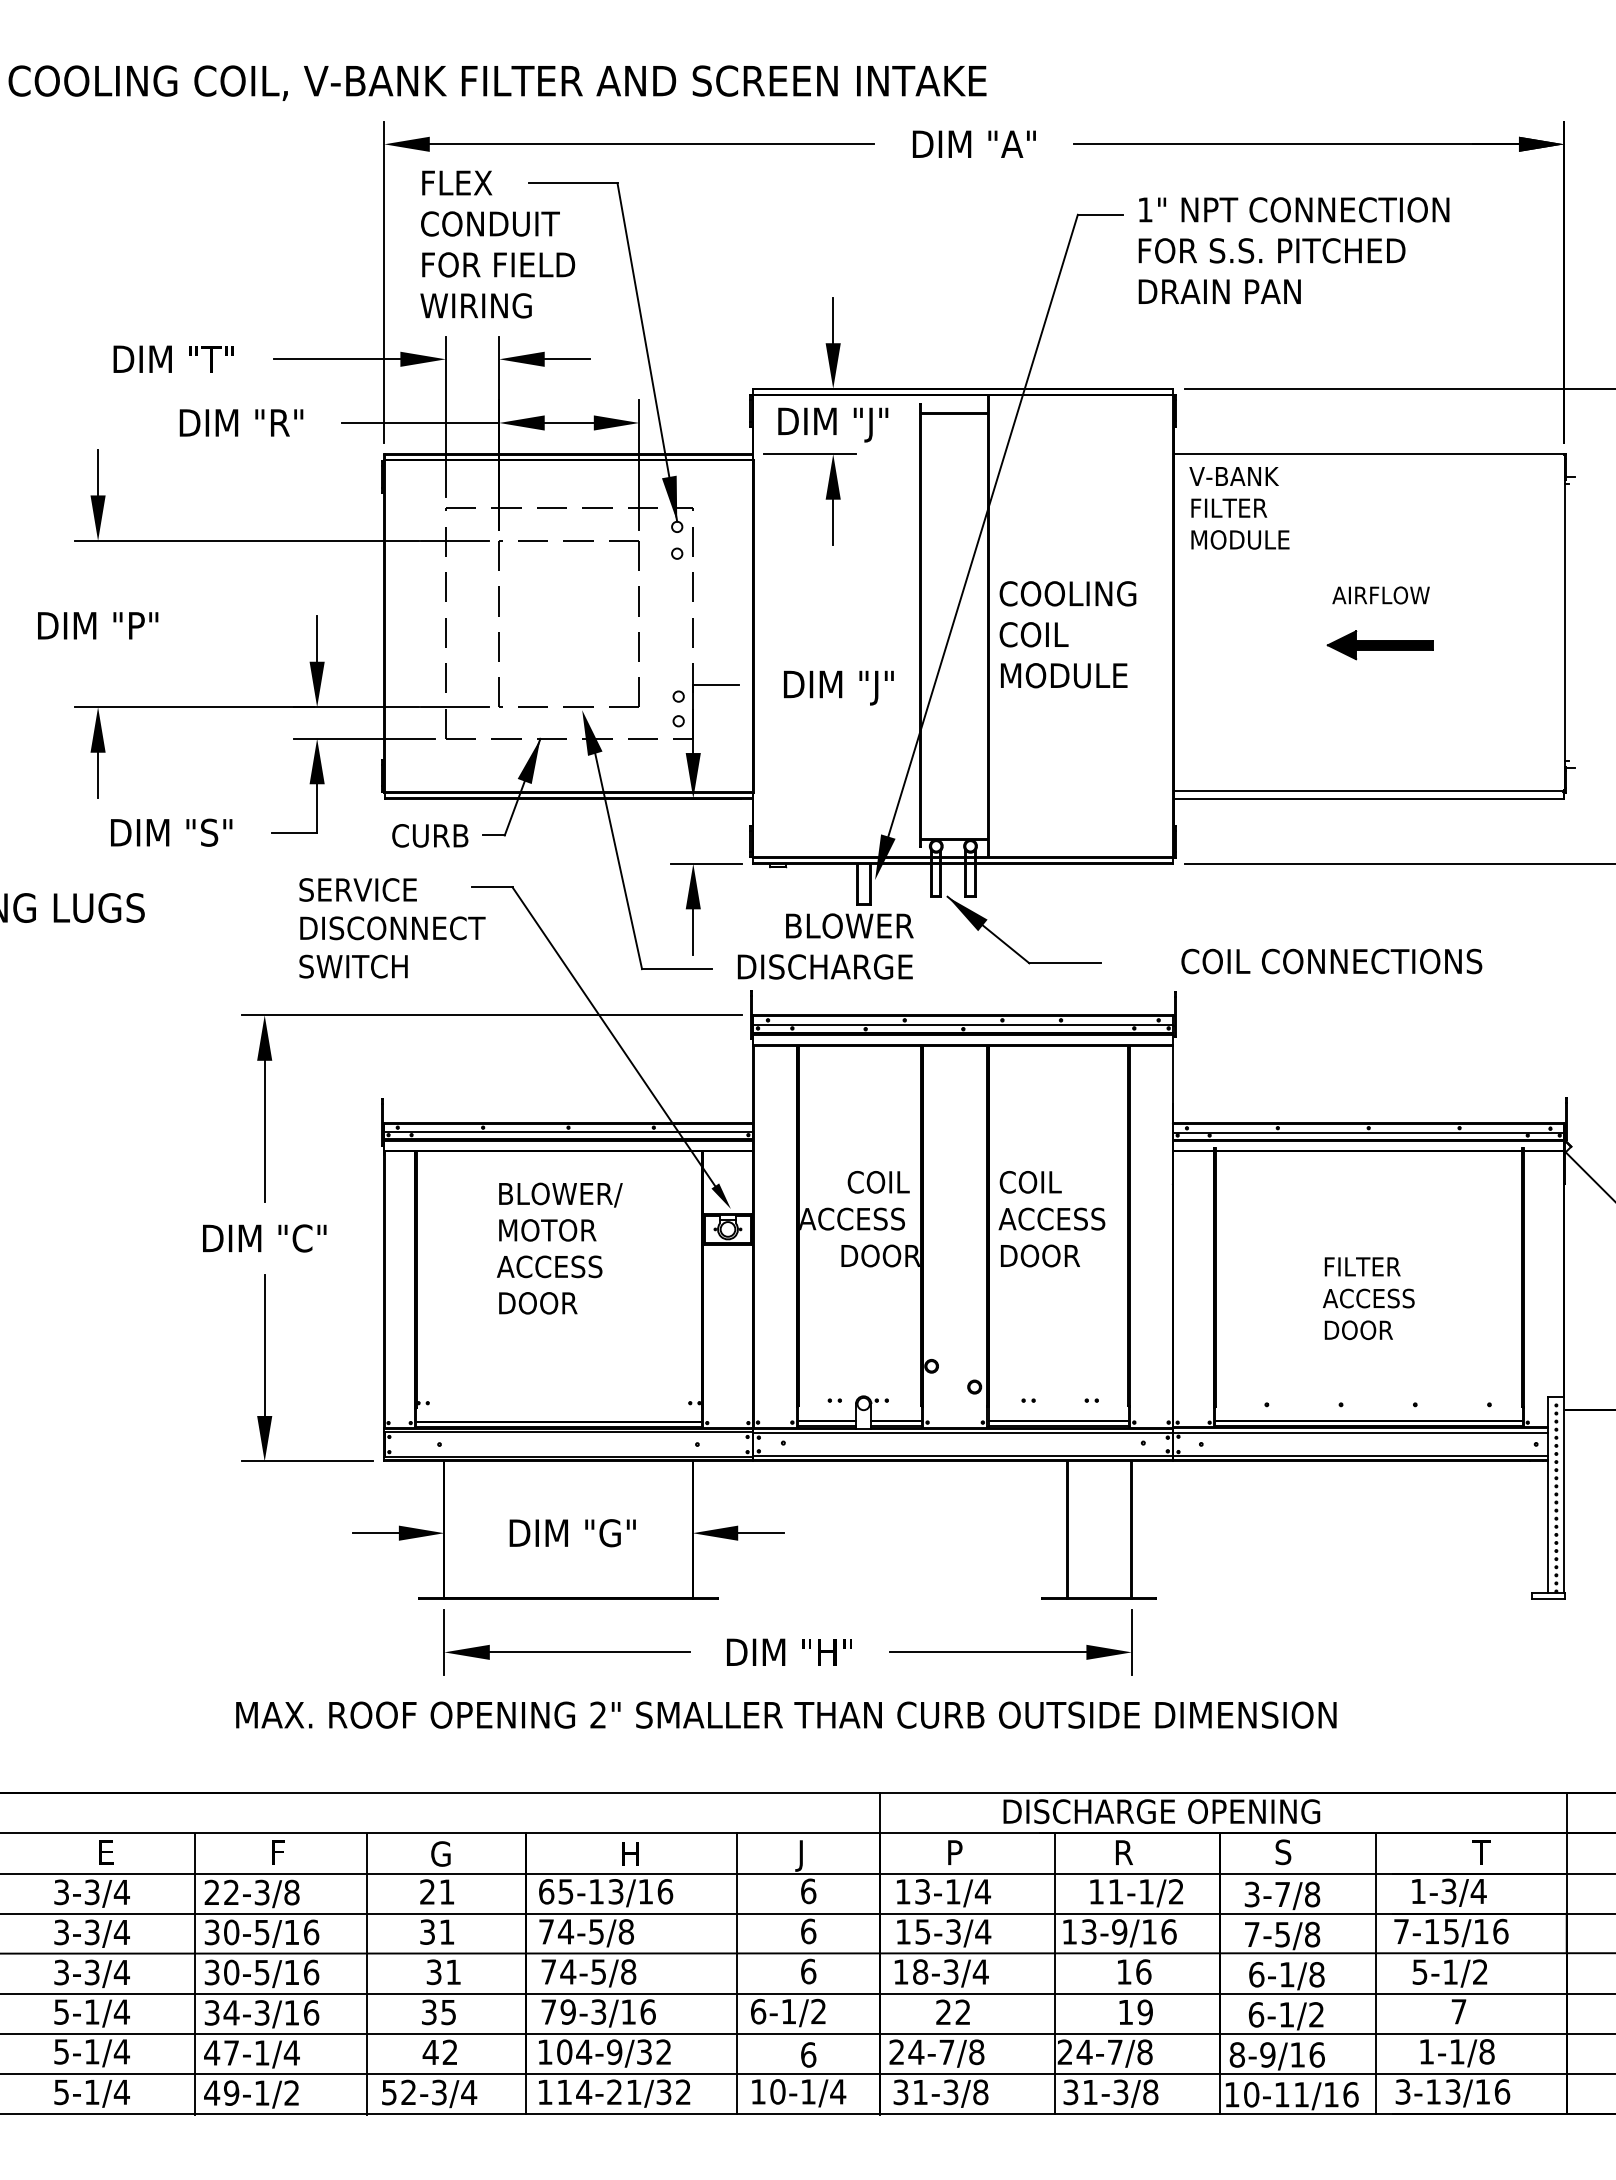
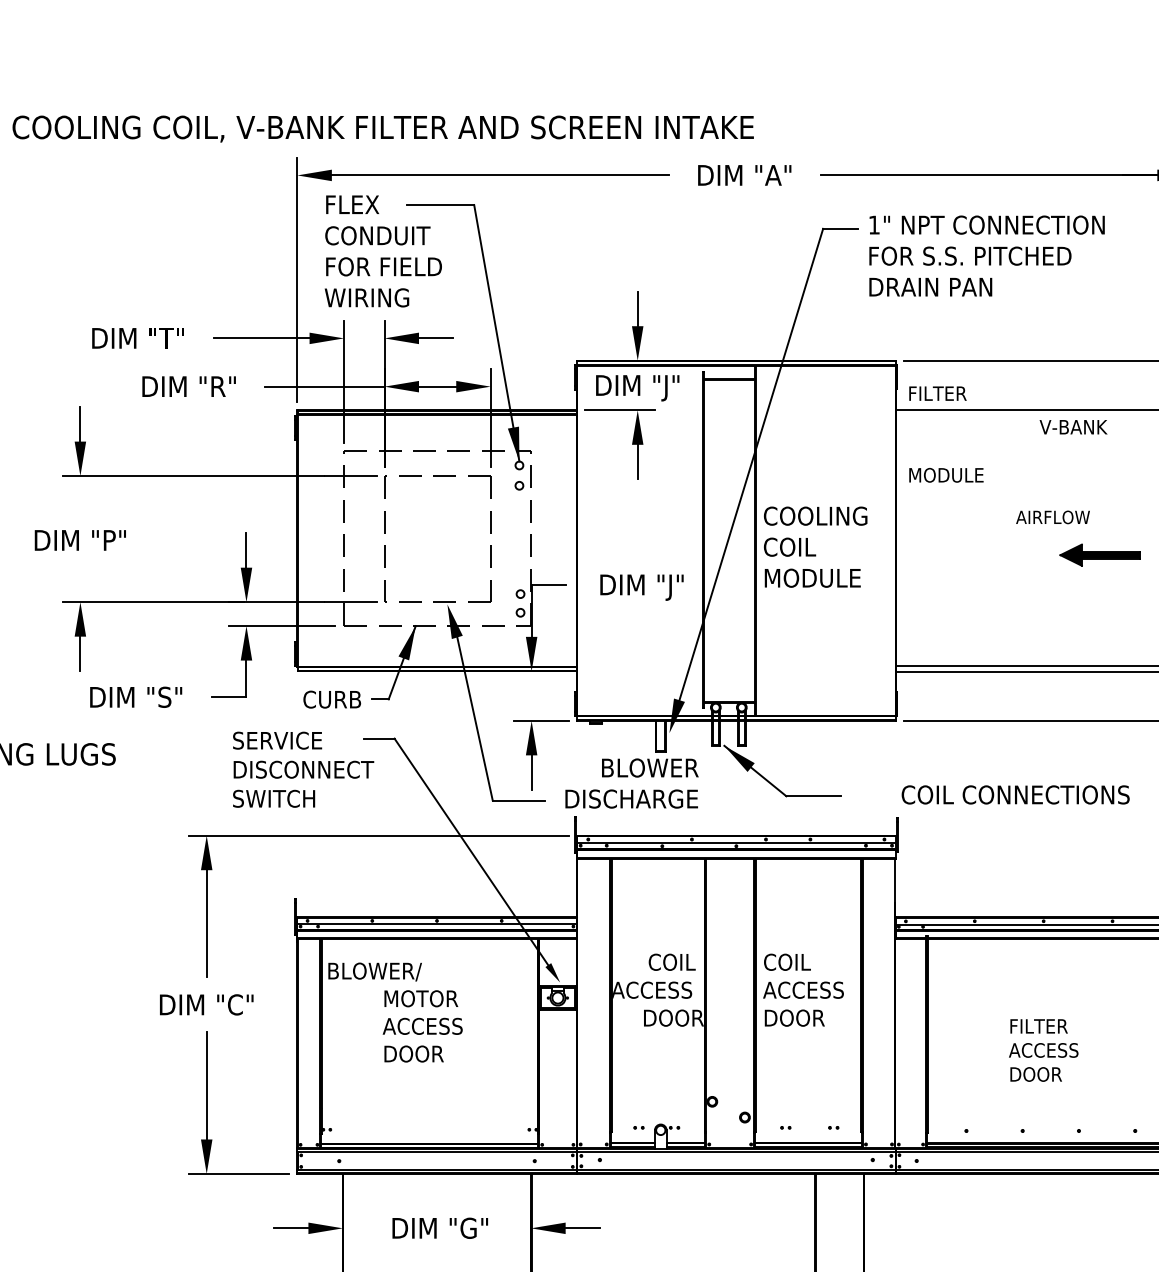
text: (1233, 476) -> (1073, 427), moved
text: (1229, 507) -> (938, 393), moved
part: (1379, 645) -> (1099, 555), moved
text: (560, 1194) -> (374, 971), moved

